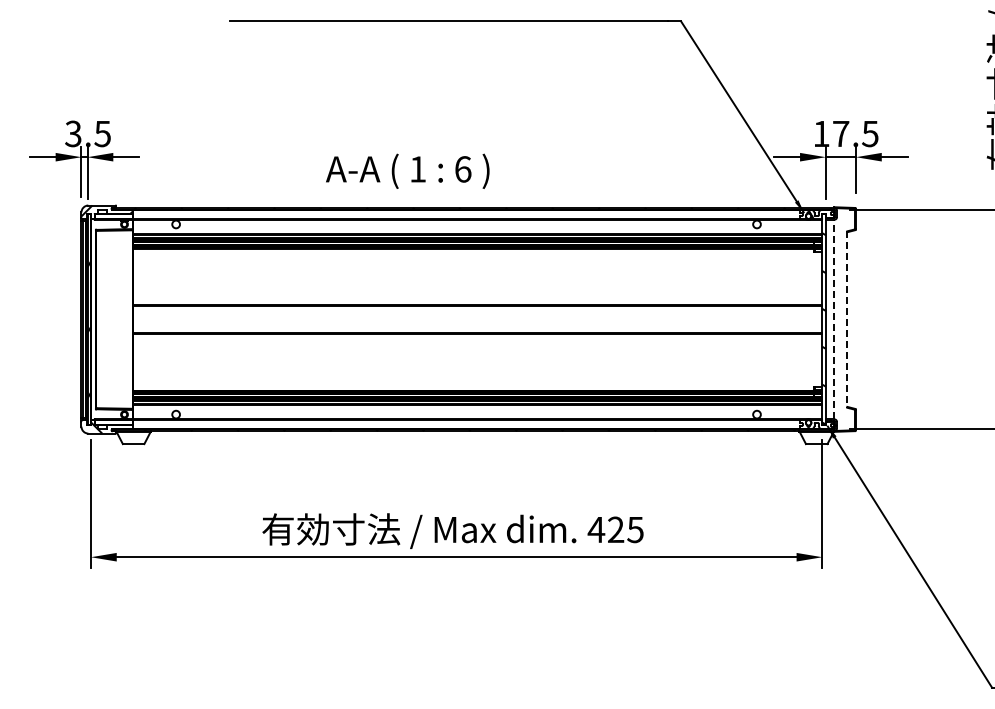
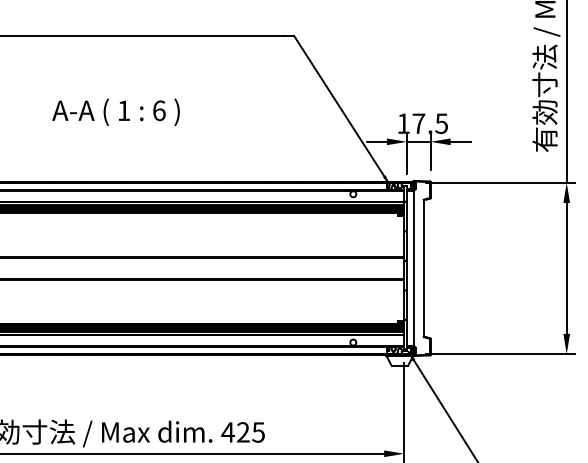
text: (407, 170) -> (115, 111), moved
line: (834, 319) -> (413, 268), dashed -> solid
line: (847, 320) -> (423, 269), dashed -> solid

